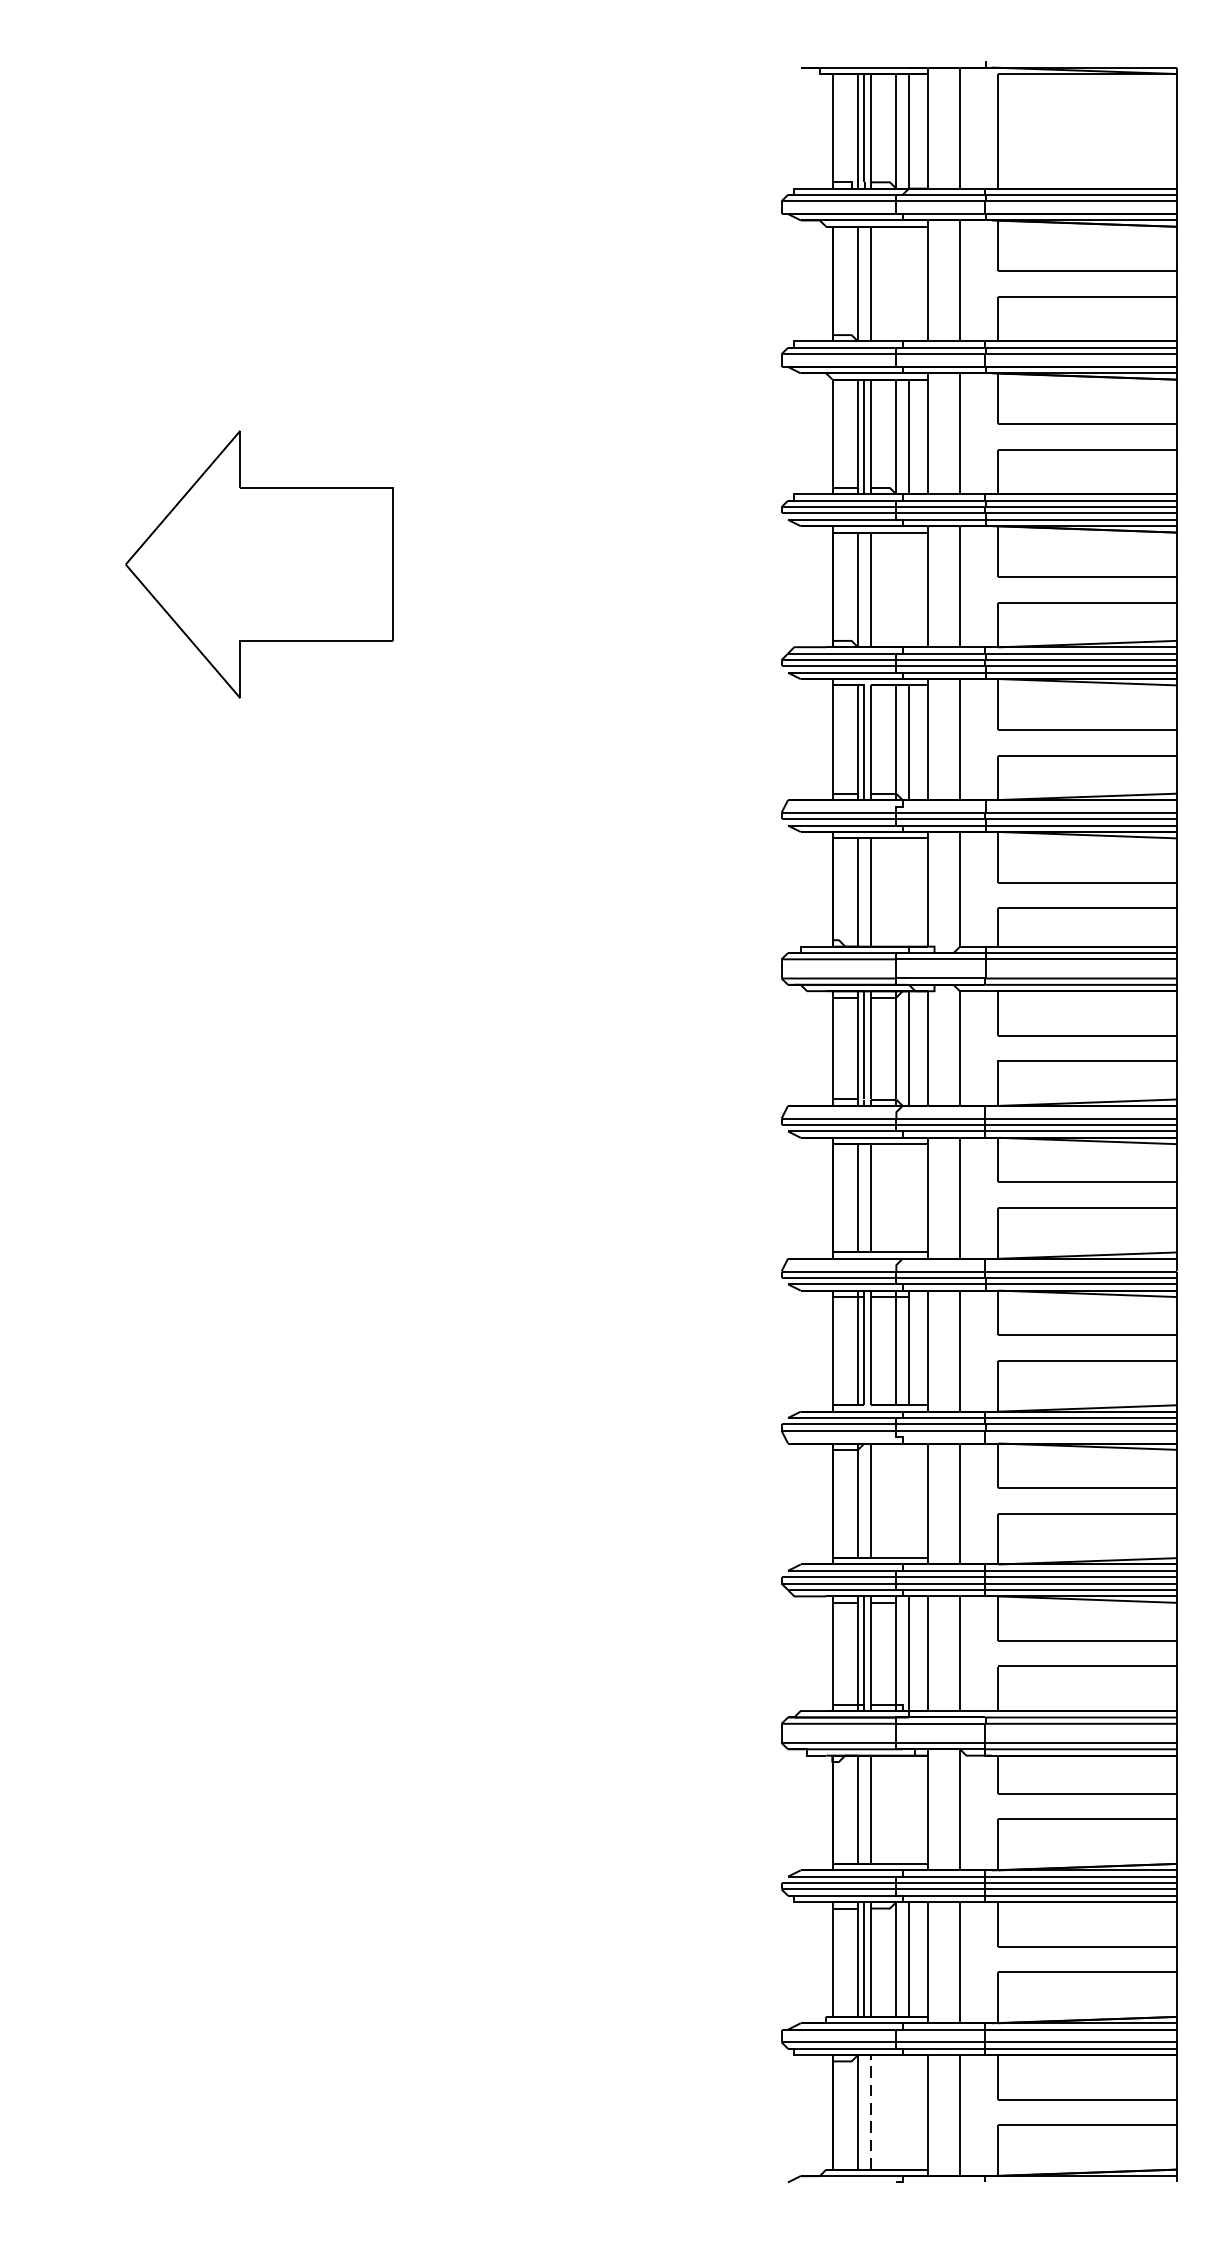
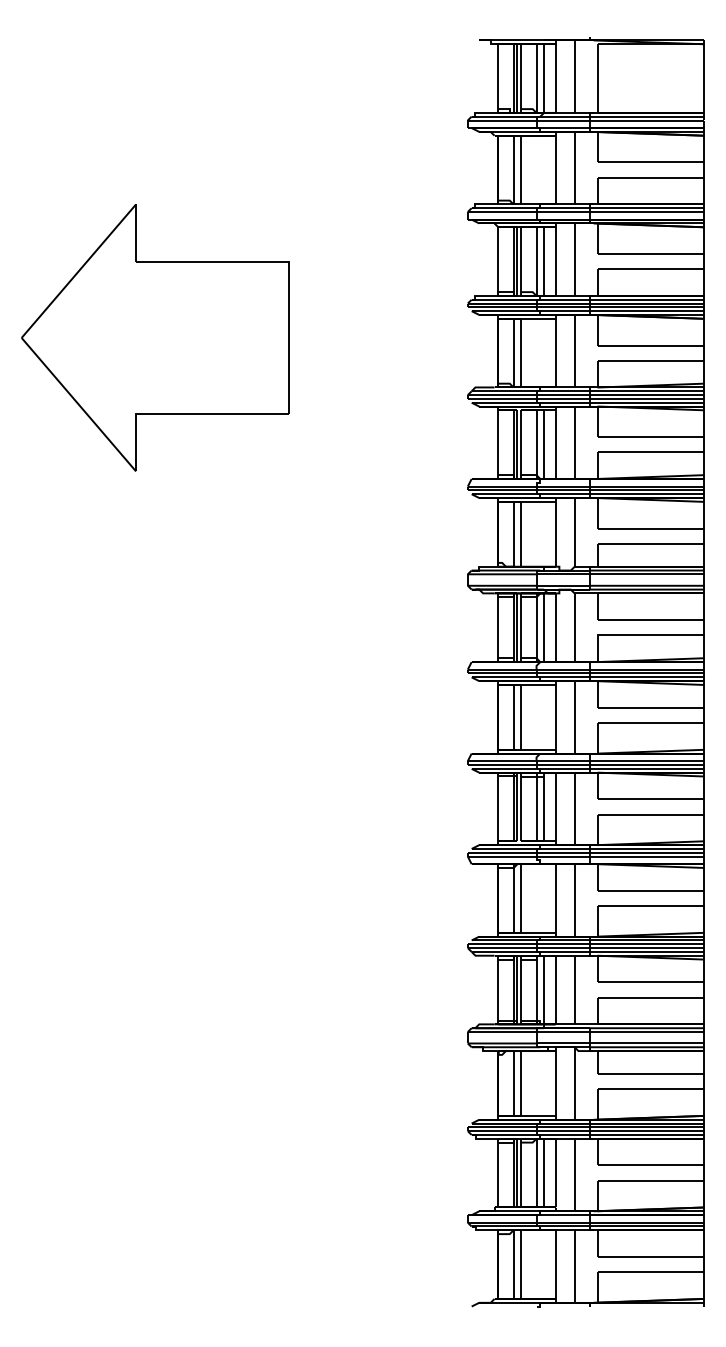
part: (259, 563) -> (155, 337), size x1.67
line: (871, 2112) -> (521, 1264), dashed -> solid

